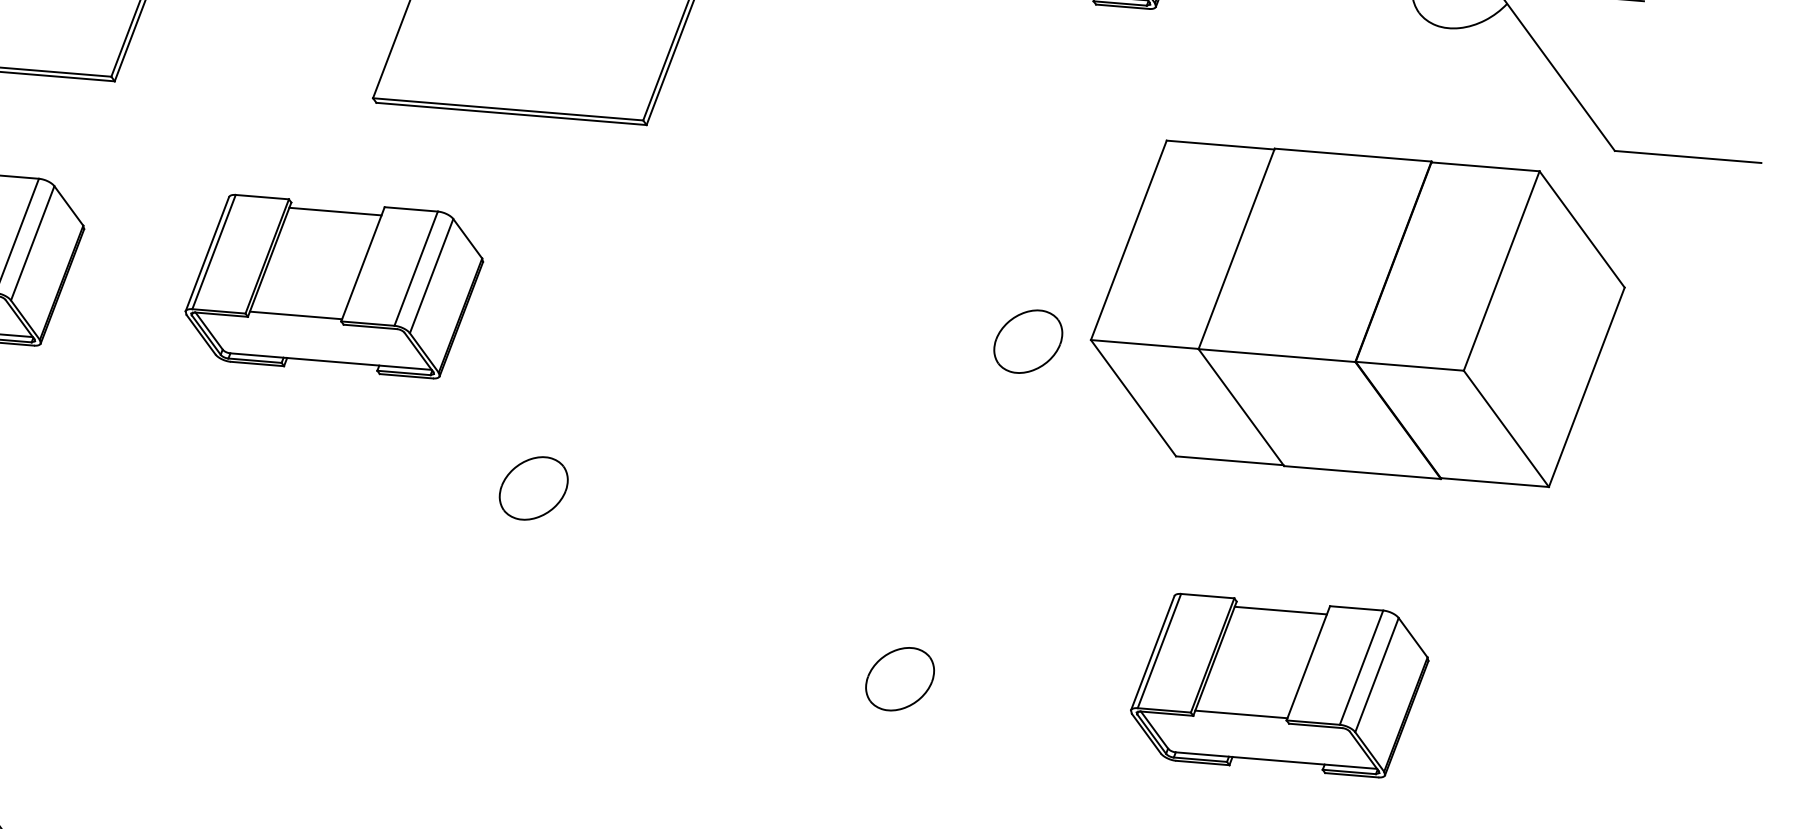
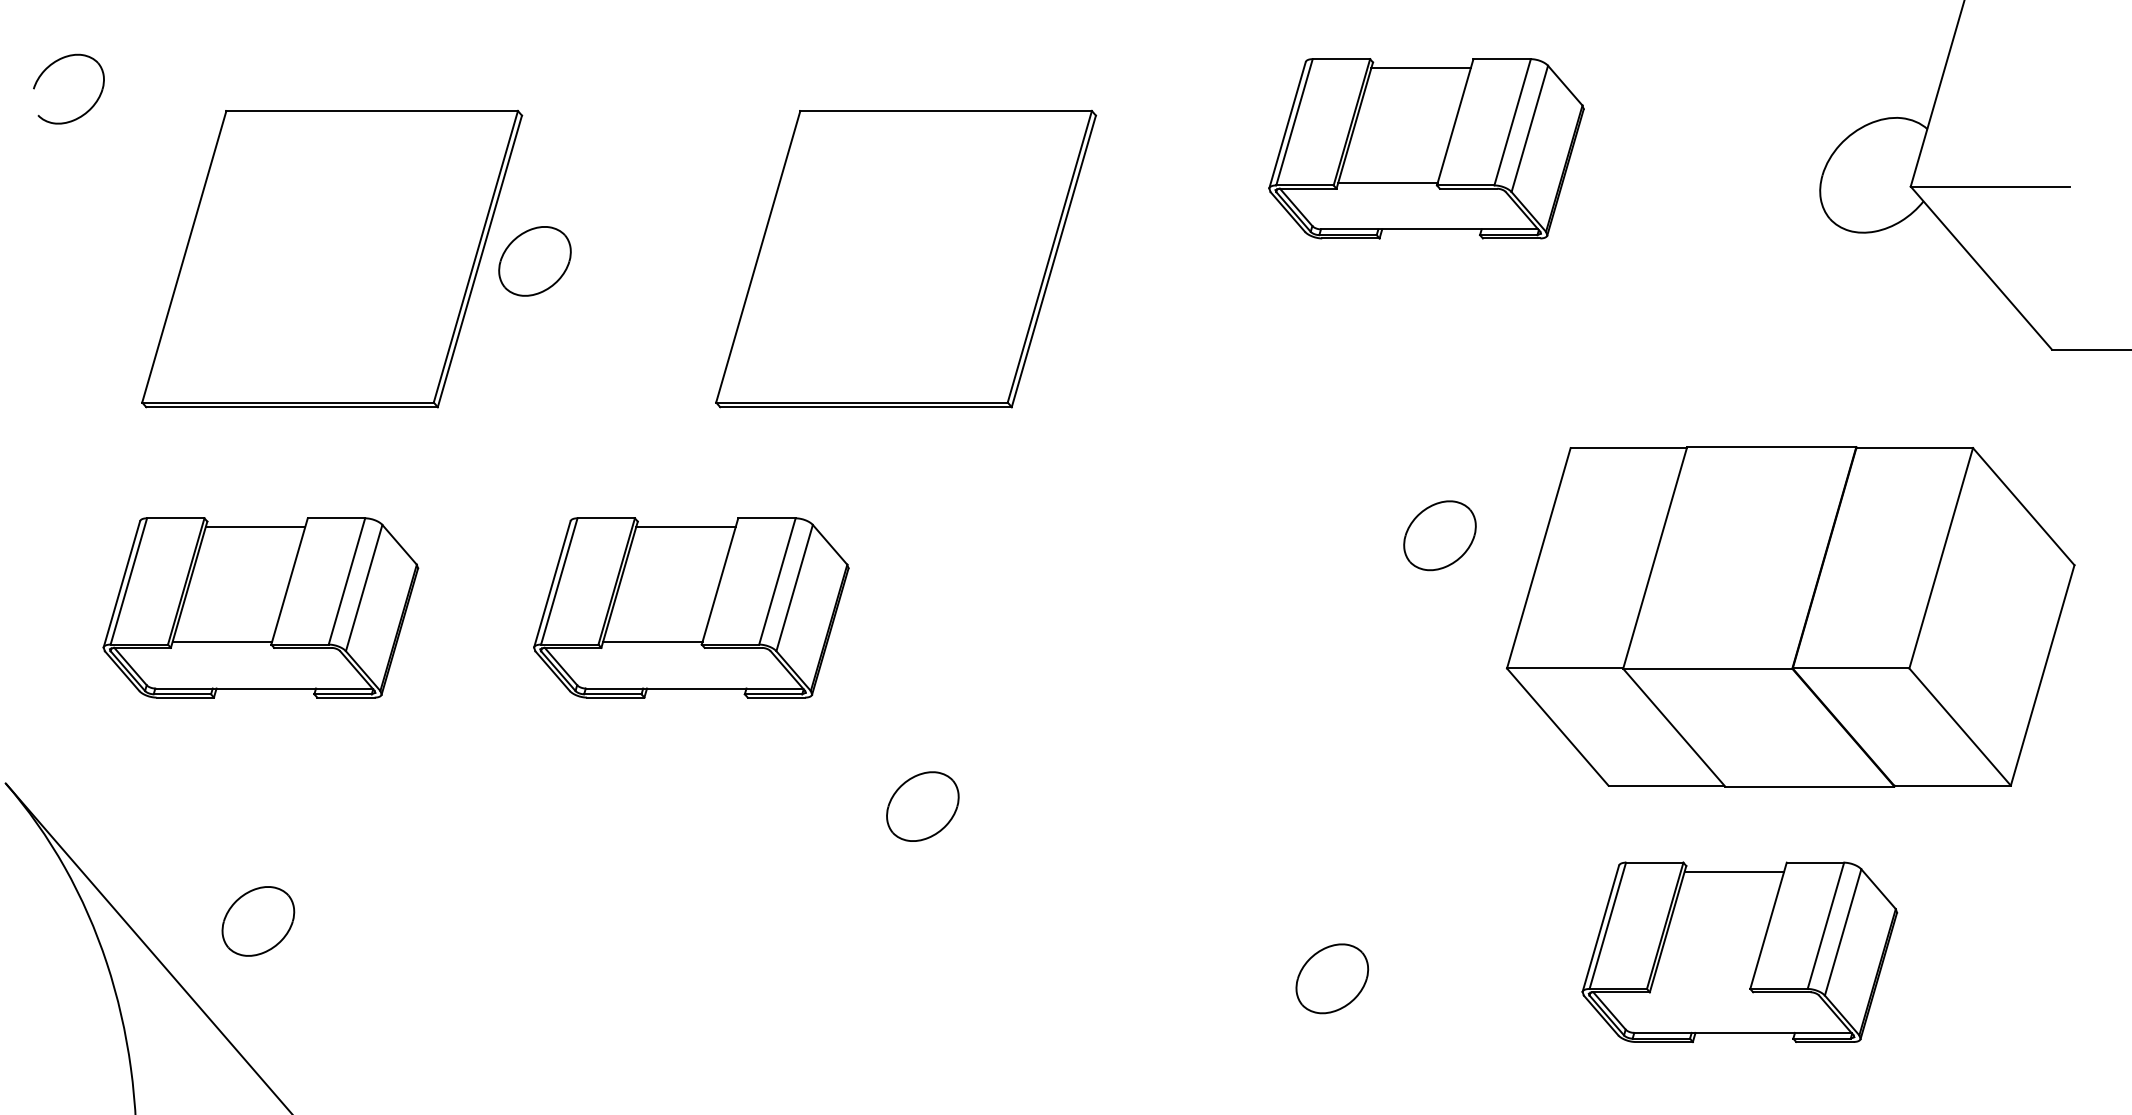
part: (1357, 313) -> (1790, 616), moved
part: (1027, 341) -> (1439, 535), moved
line: (1241, 714) -> (1701, 986), removed

